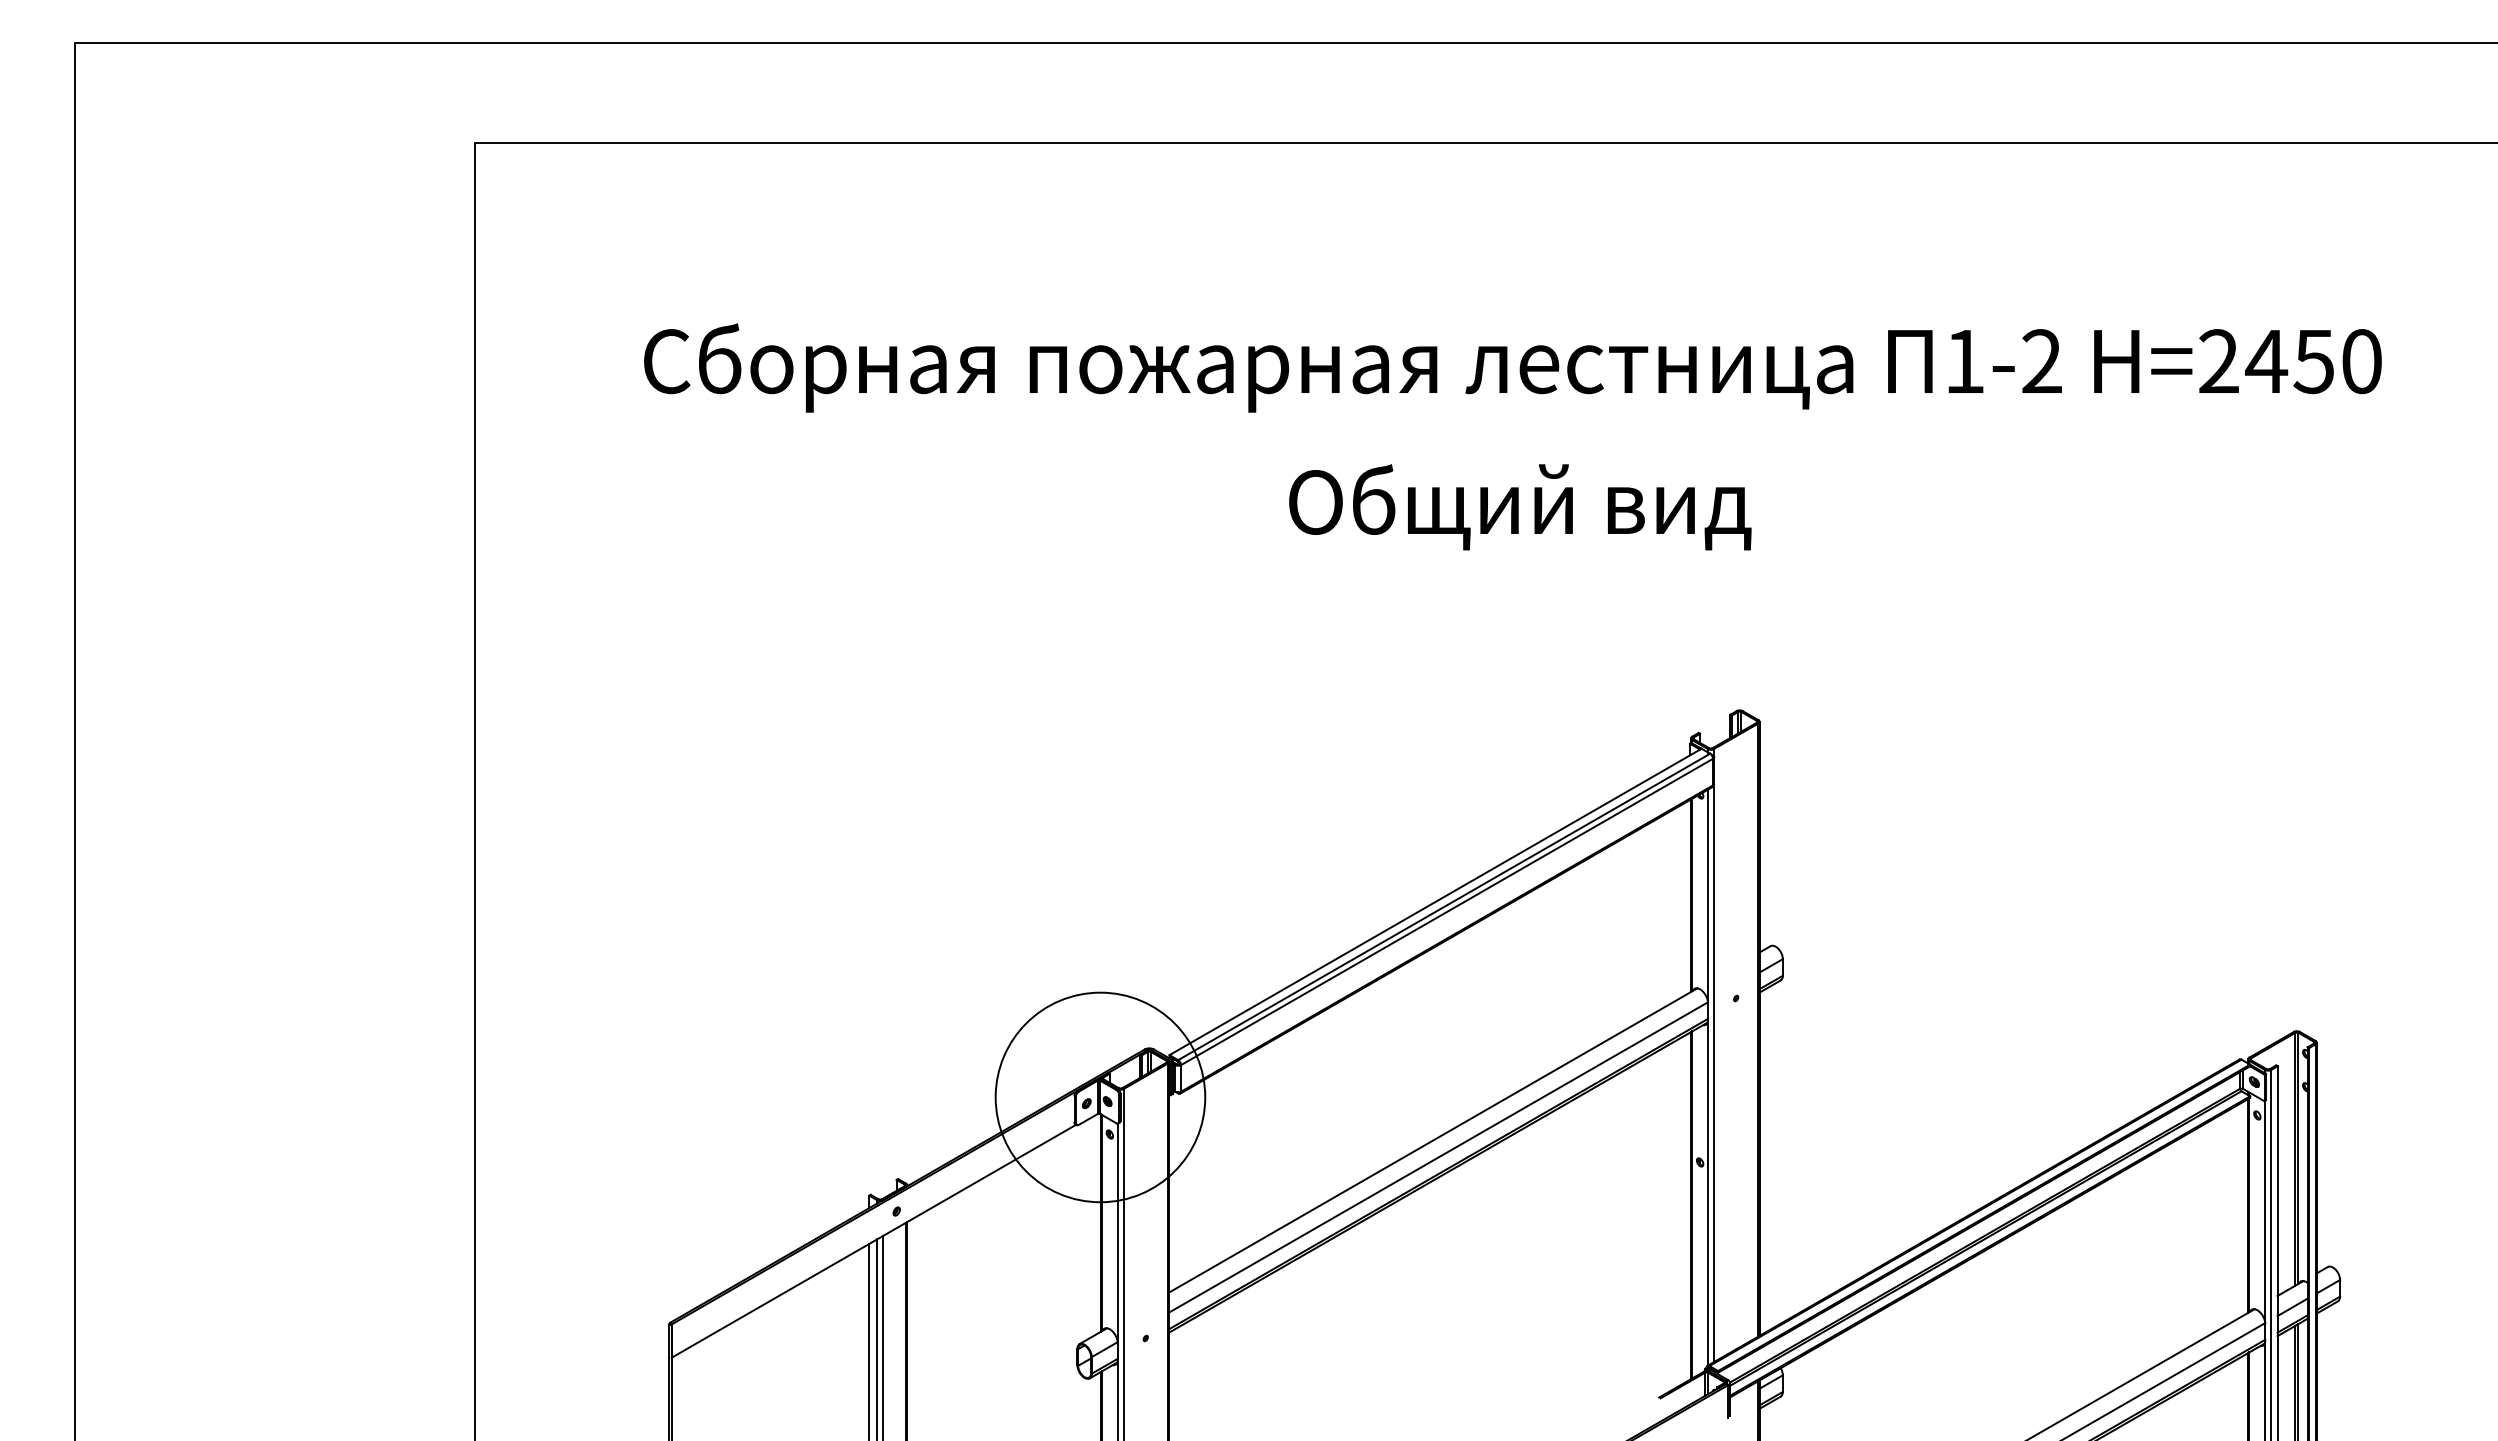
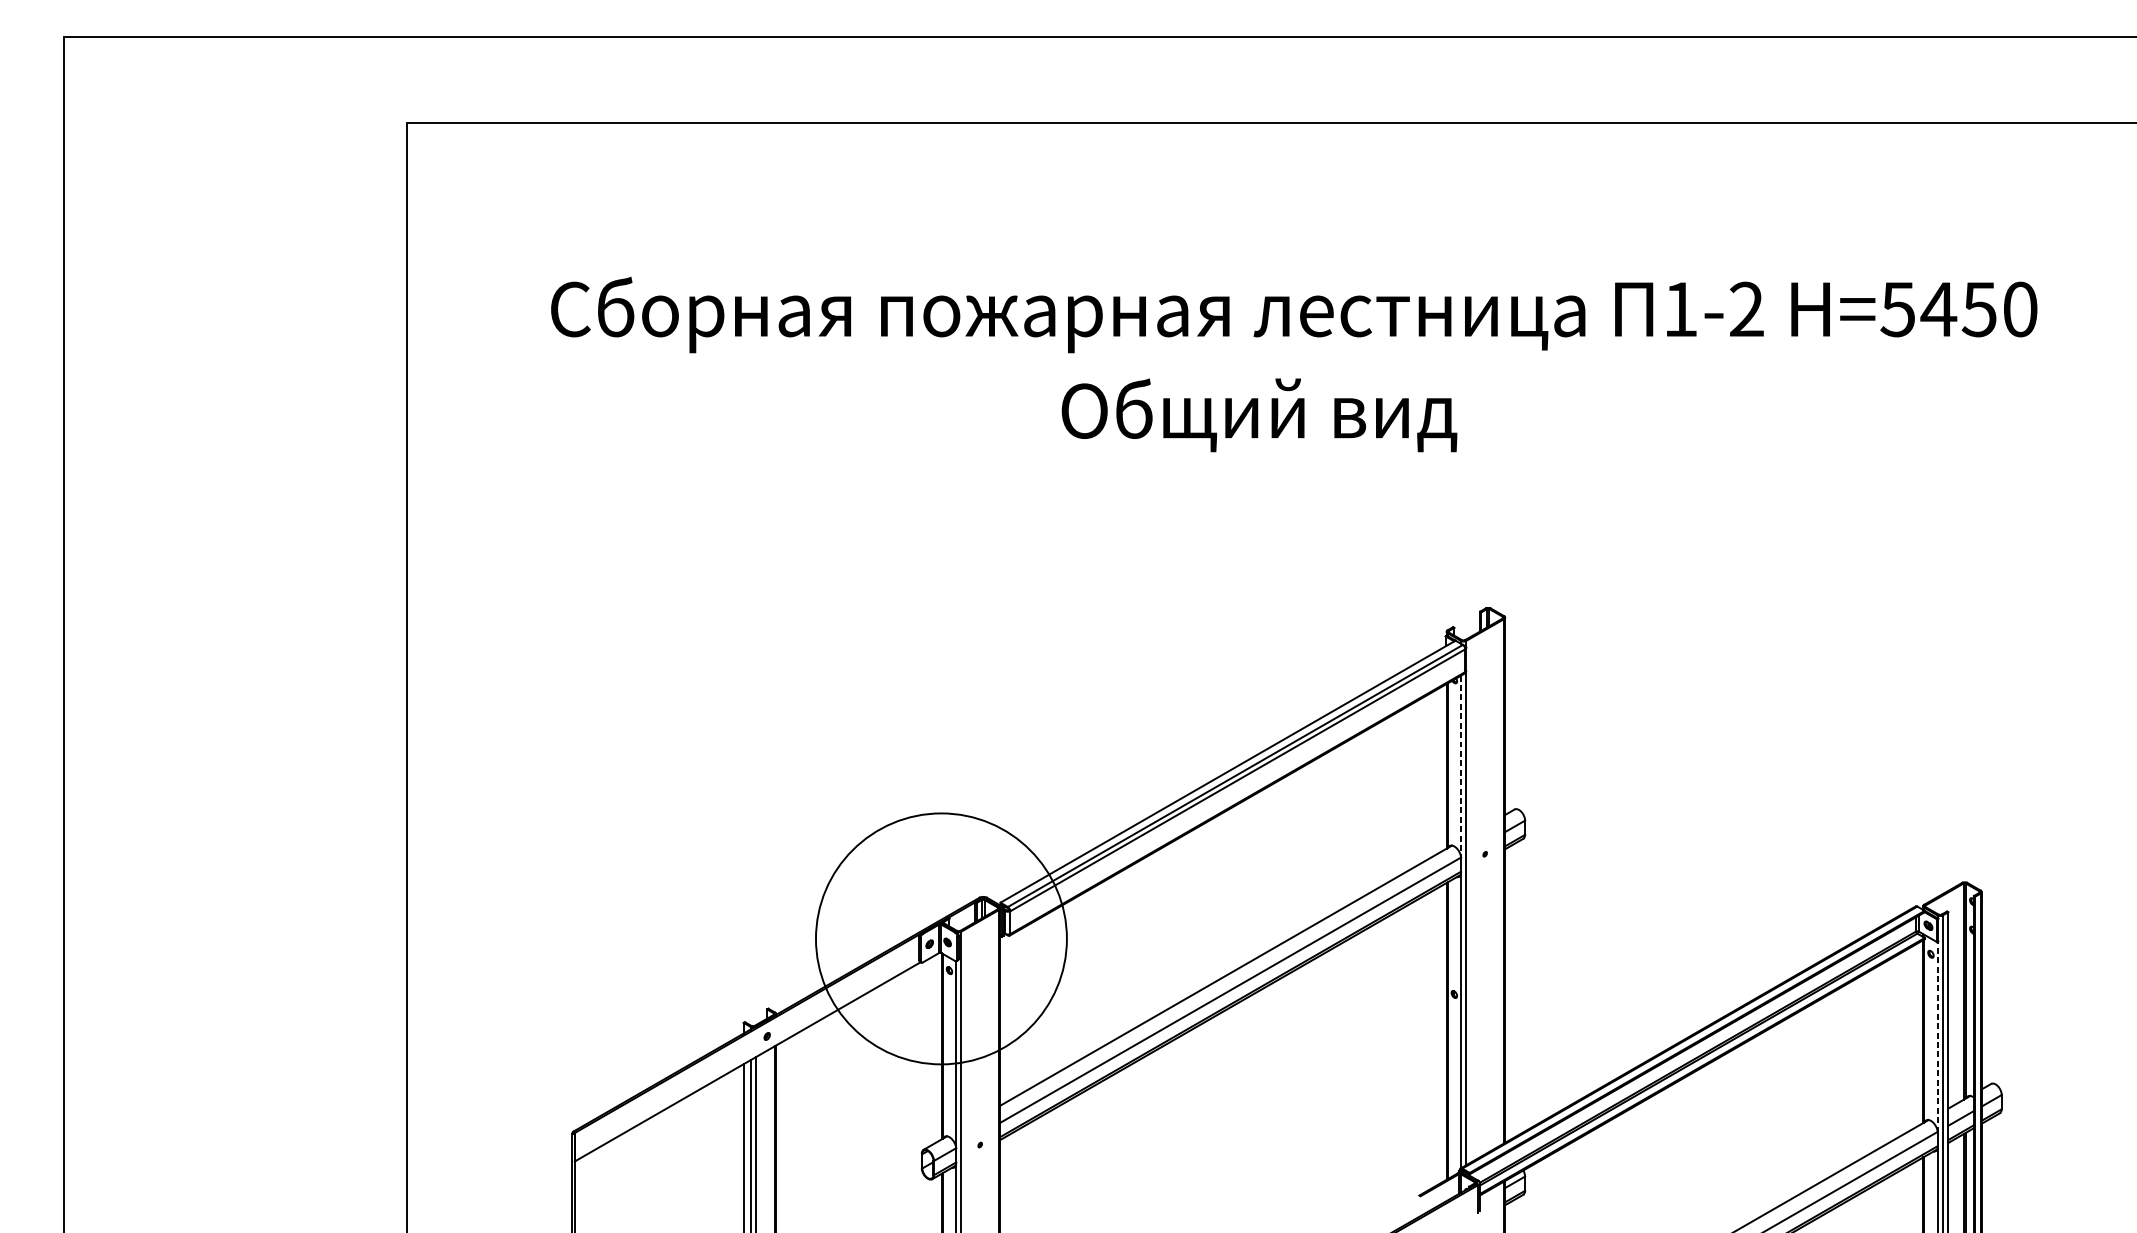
text: (2218, 361) -> (1897, 309), =2450 -> =5450
text: (1520, 507) -> (1259, 415), moved
line: (1708, 896) -> (1461, 767), solid -> dashed
circle: (1100, 1097) -> (941, 938), size x1.4
line: (2265, 1212) -> (1937, 1037), solid -> dashed

